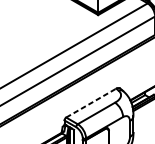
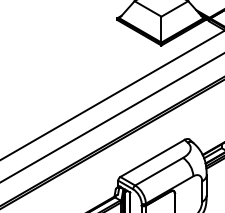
line: (91, 103) -> (152, 158), dashed -> solid

